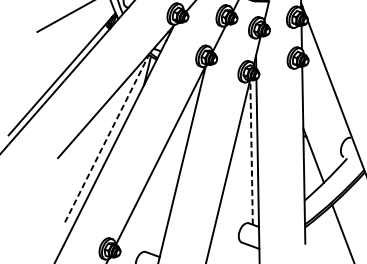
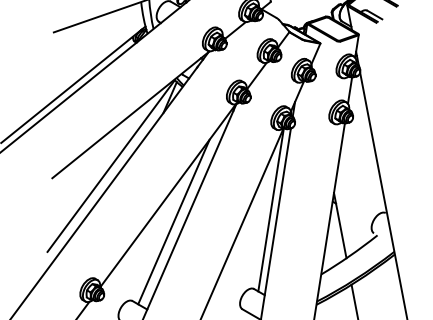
line: (107, 139) -> (111, 166), dashed -> solid
line: (251, 152) -> (271, 209), dashed -> solid
line: (169, 177) -> (173, 221), added

